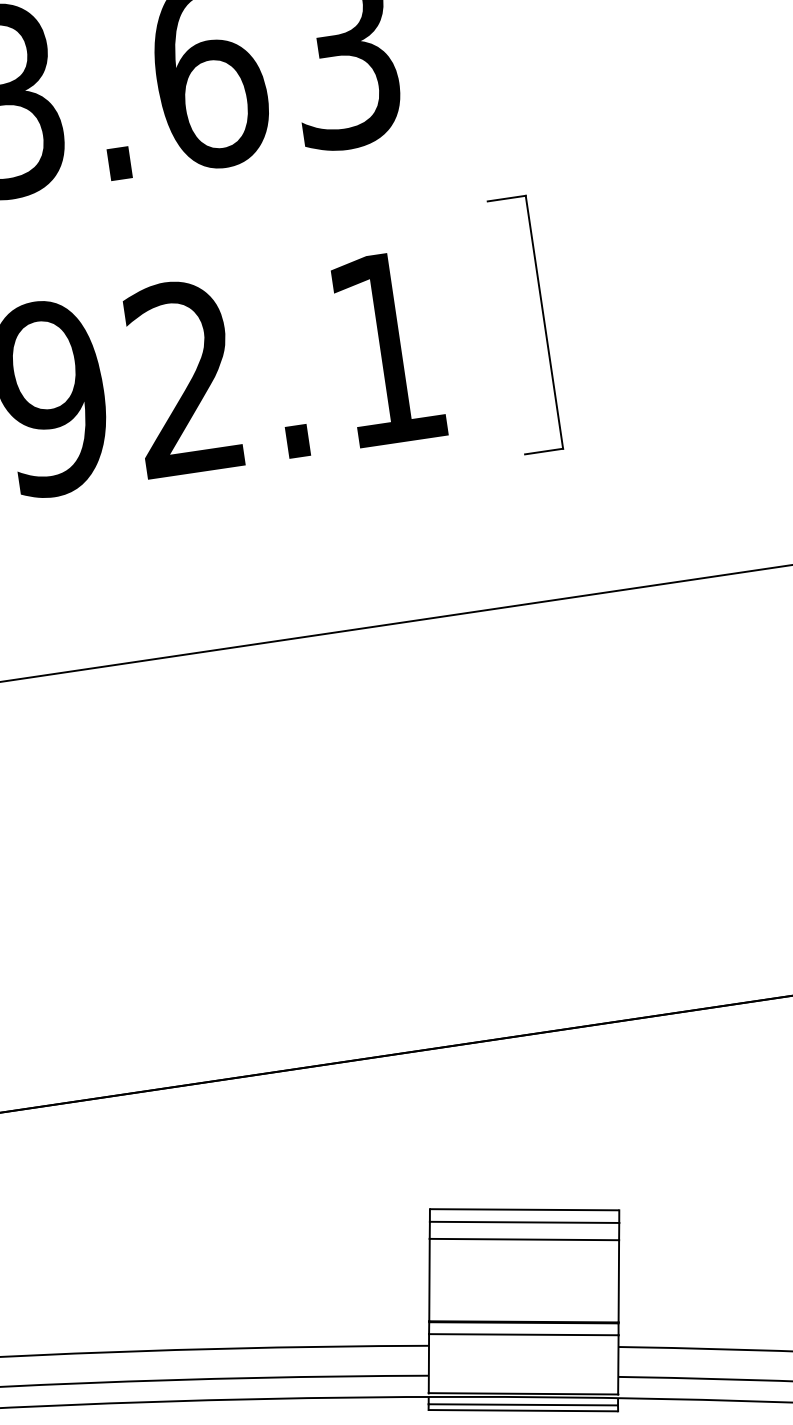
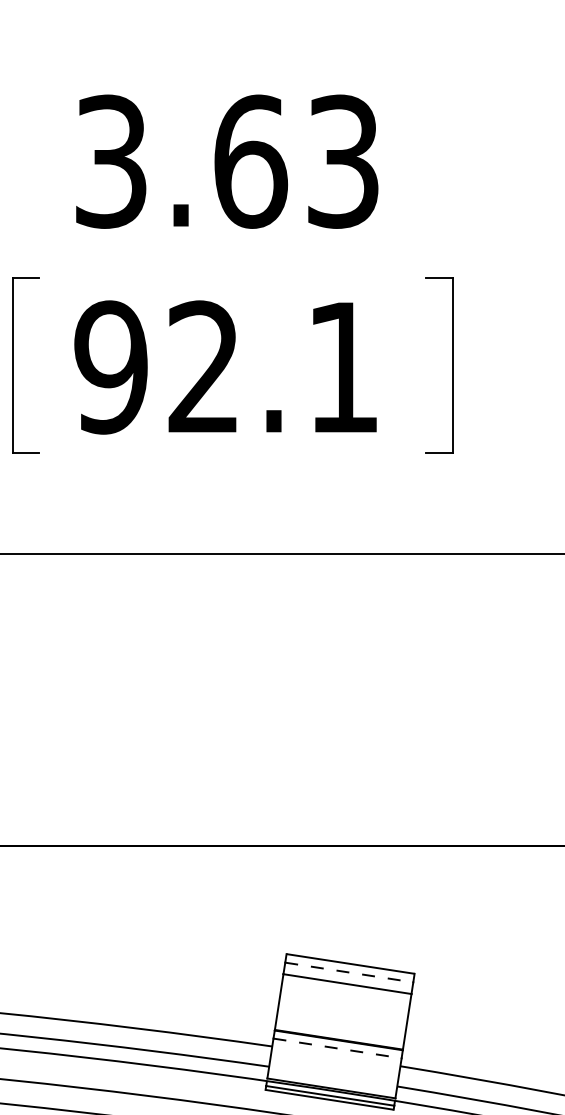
line: (524, 1222) -> (349, 972), solid -> dashed
line: (523, 1334) -> (337, 1048), solid -> dashed

